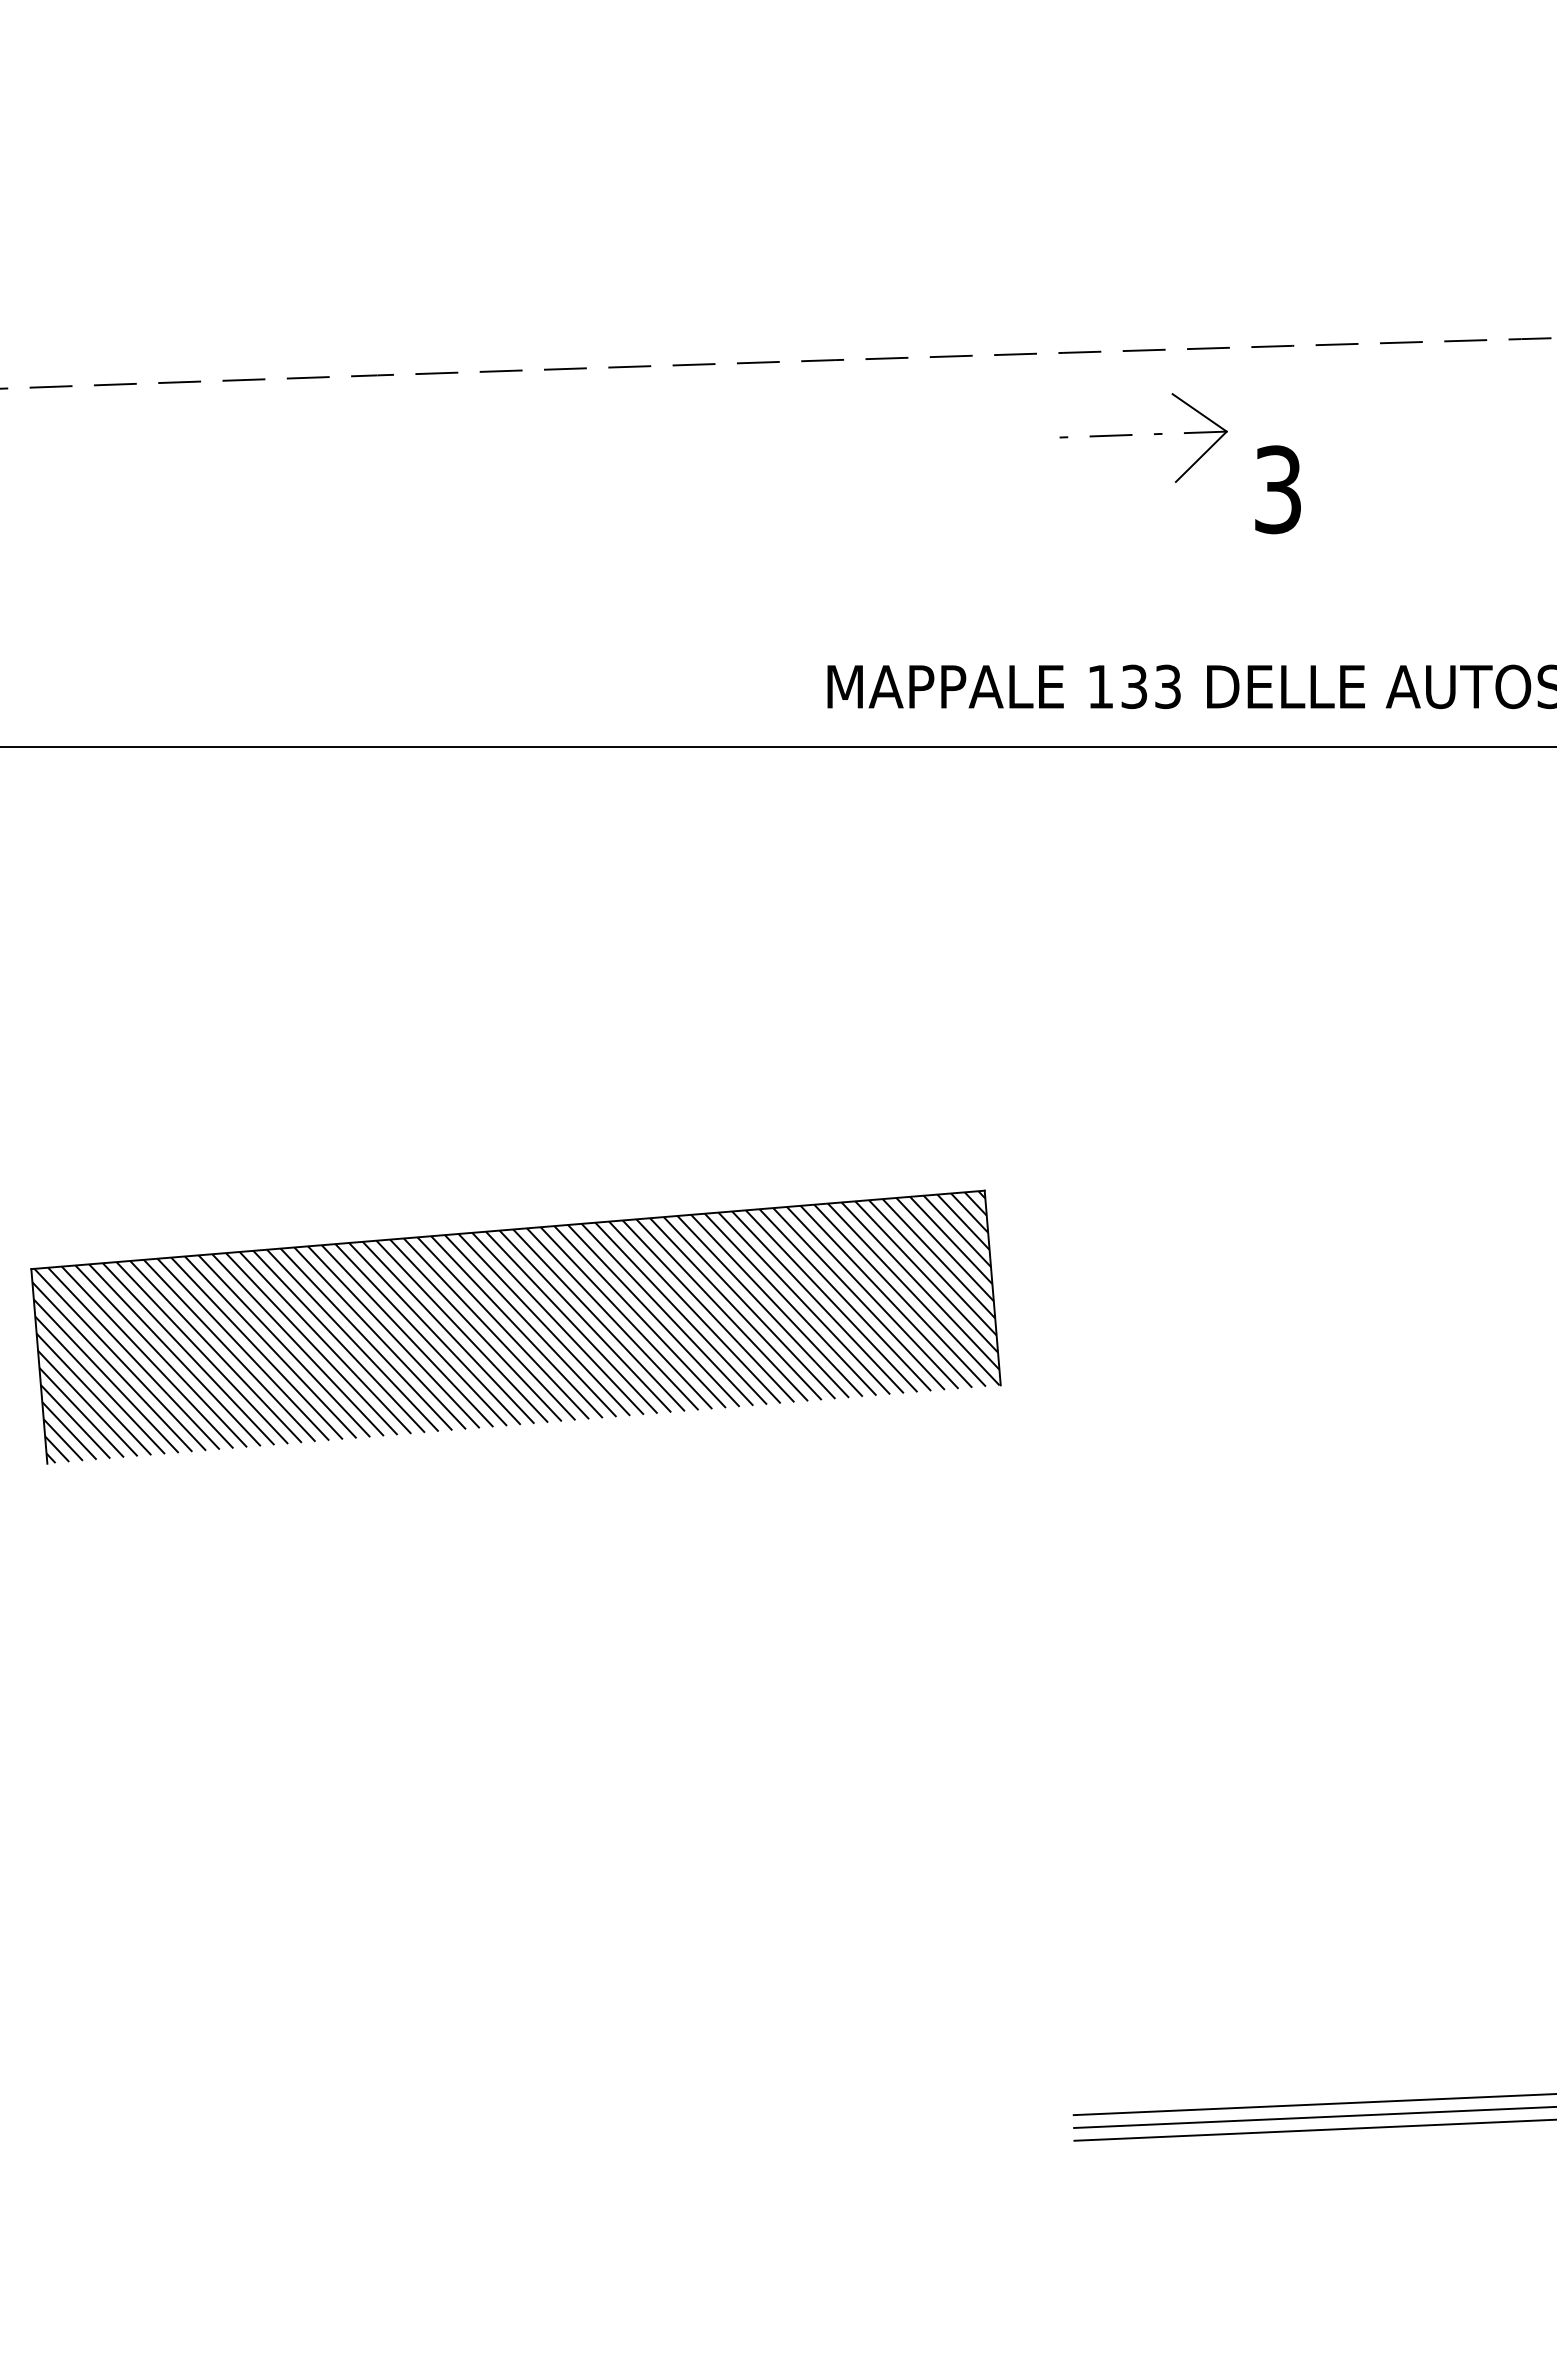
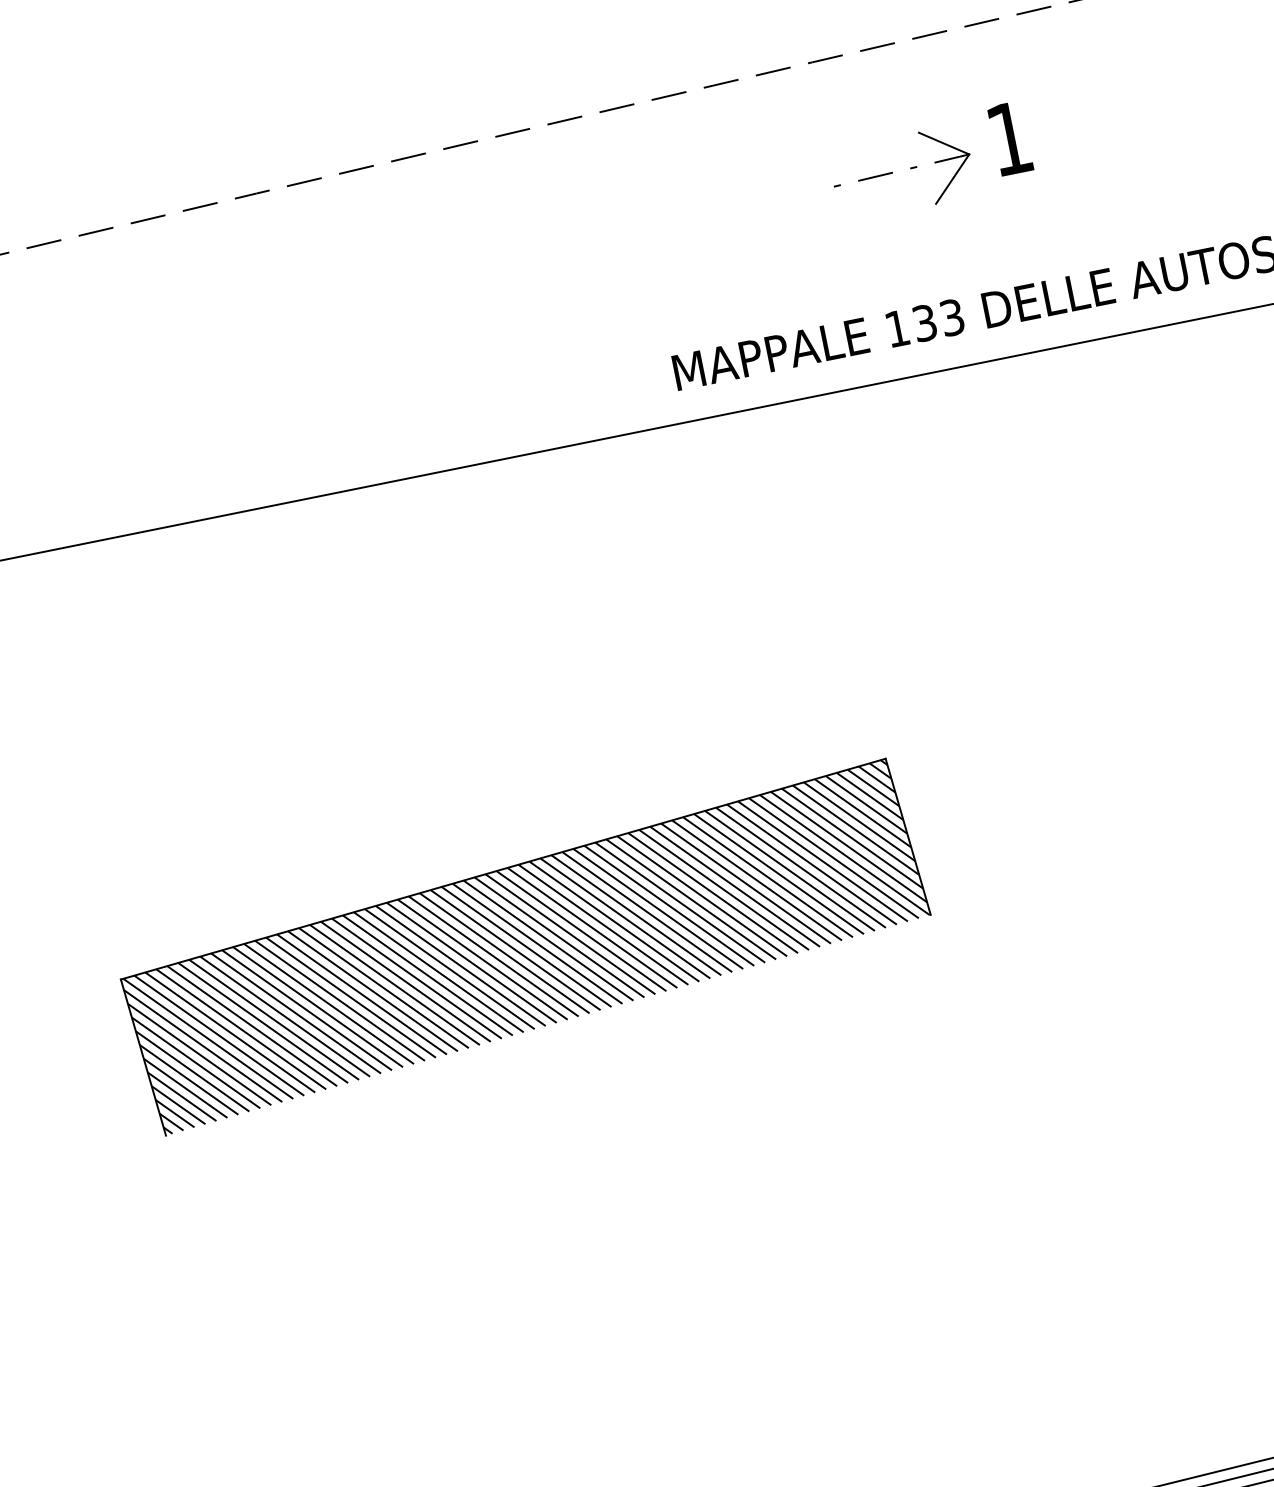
part: (1132, 435) -> (893, 173), moved
text: (1277, 489) -> (1009, 138), 3 -> 1

